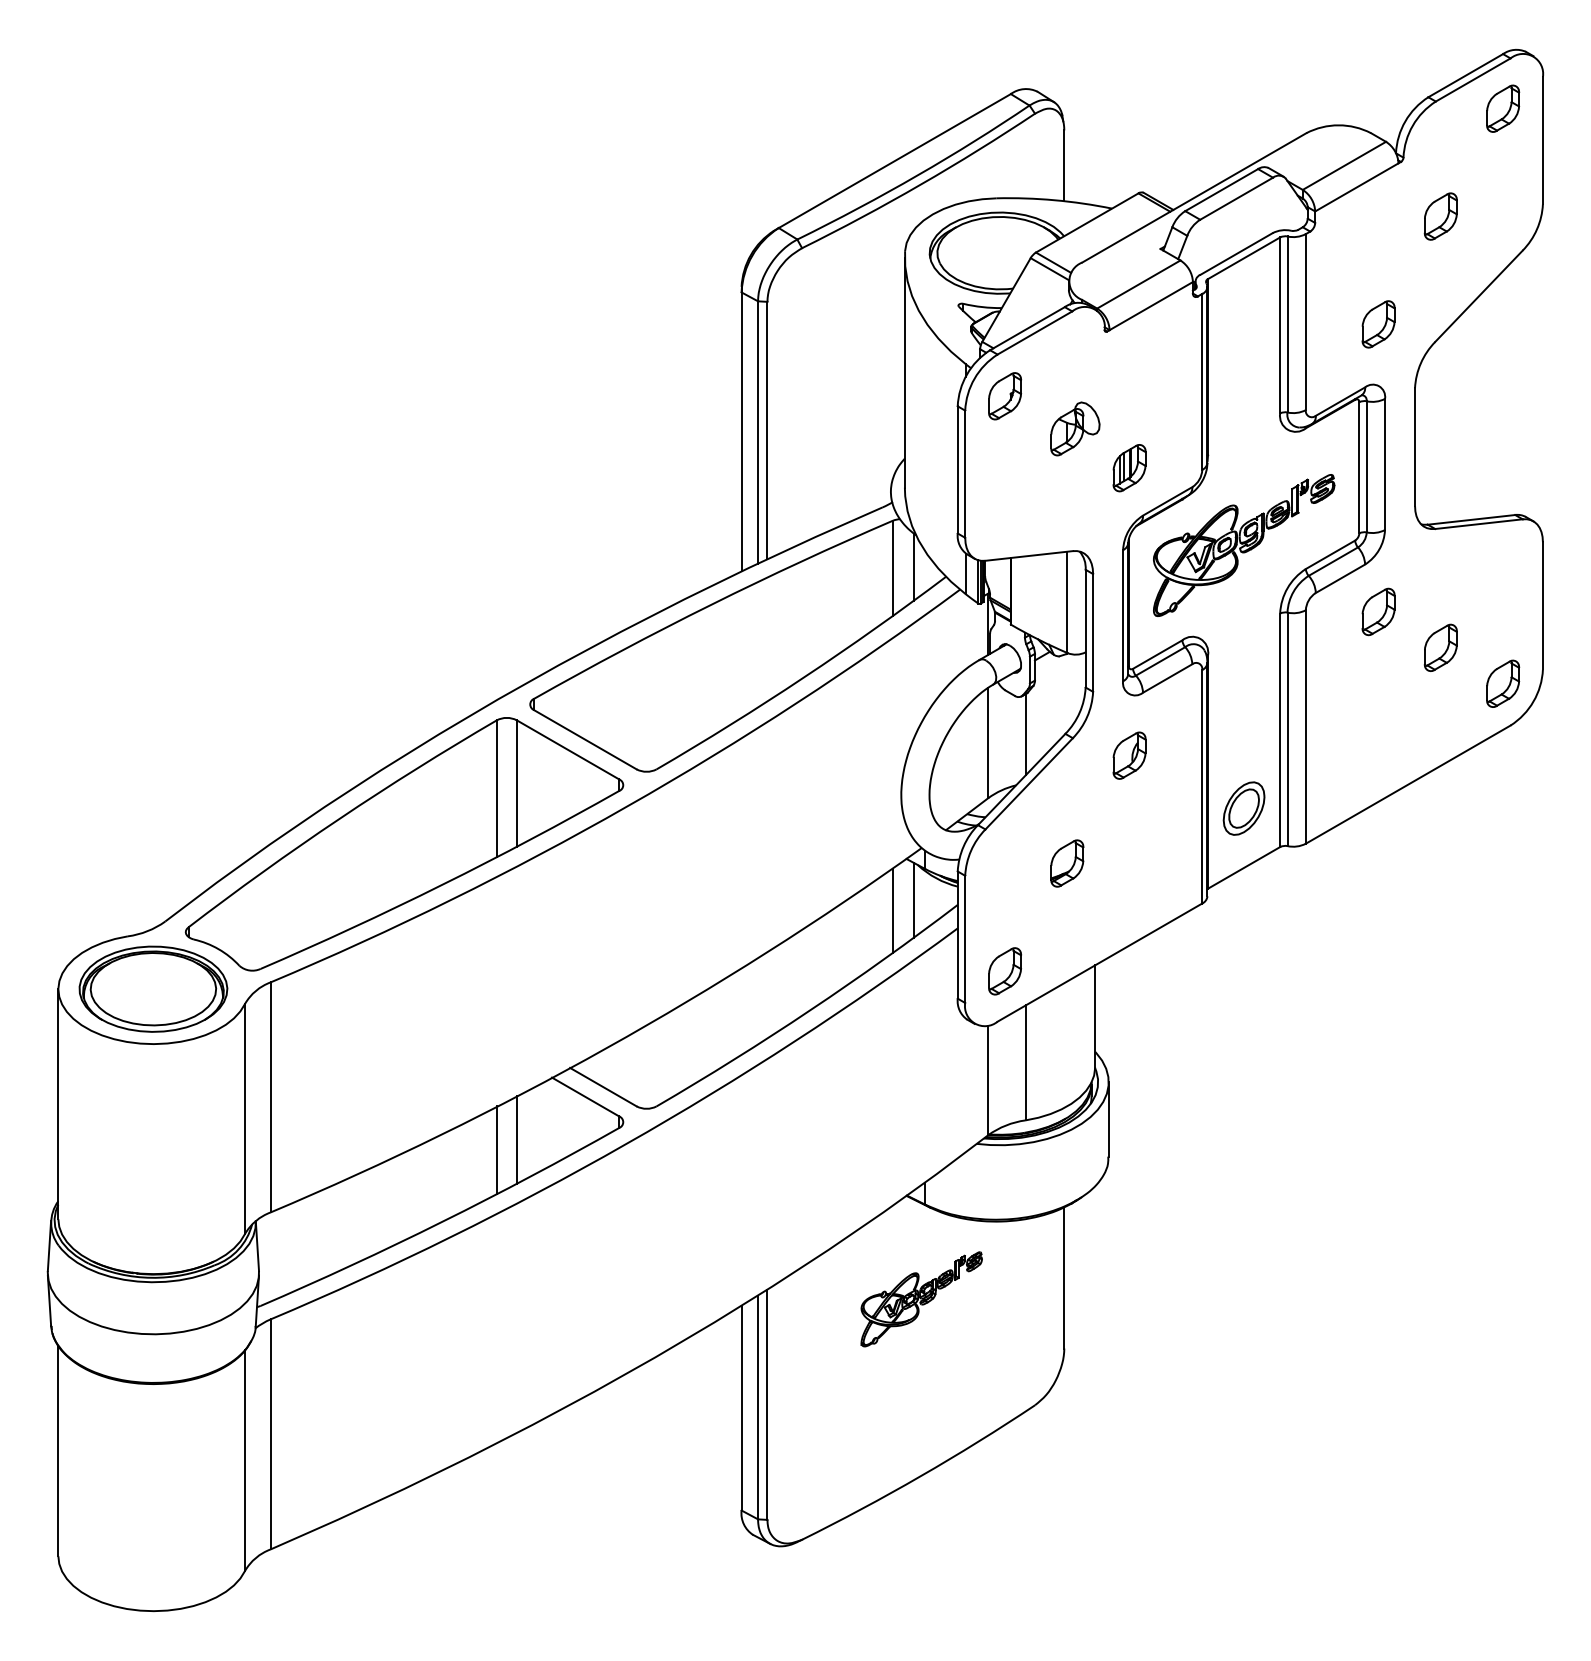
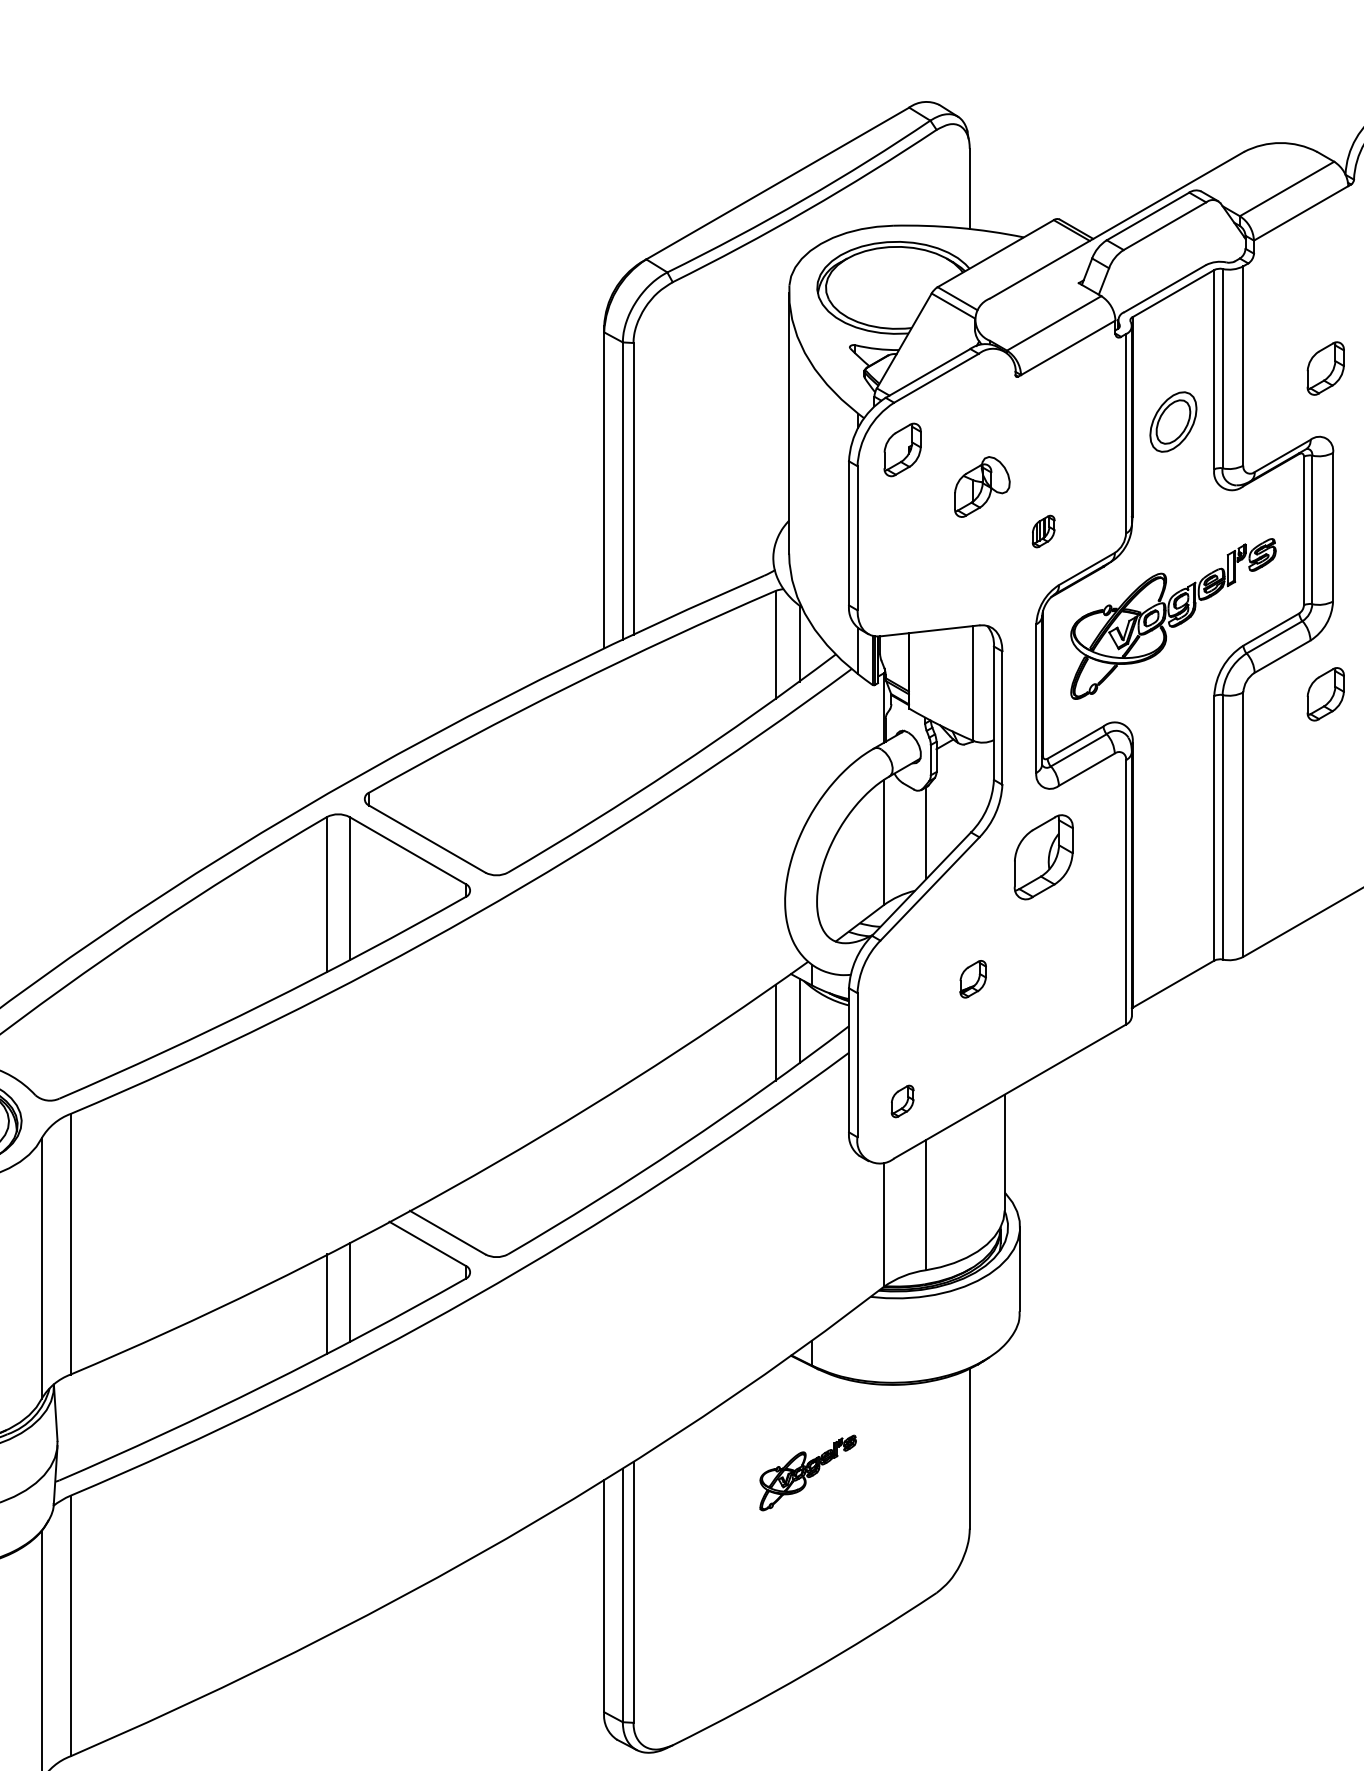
part: (1129, 468) -> (1043, 531), size x0.6
part: (1129, 755) -> (1043, 856), size x1.6
part: (1243, 808) -> (1172, 421), moved
part: (1067, 863) -> (973, 979), size x0.7
part: (1004, 971) -> (902, 1101), size x0.6
part: (921, 1299) -> (807, 1473), size x0.7

